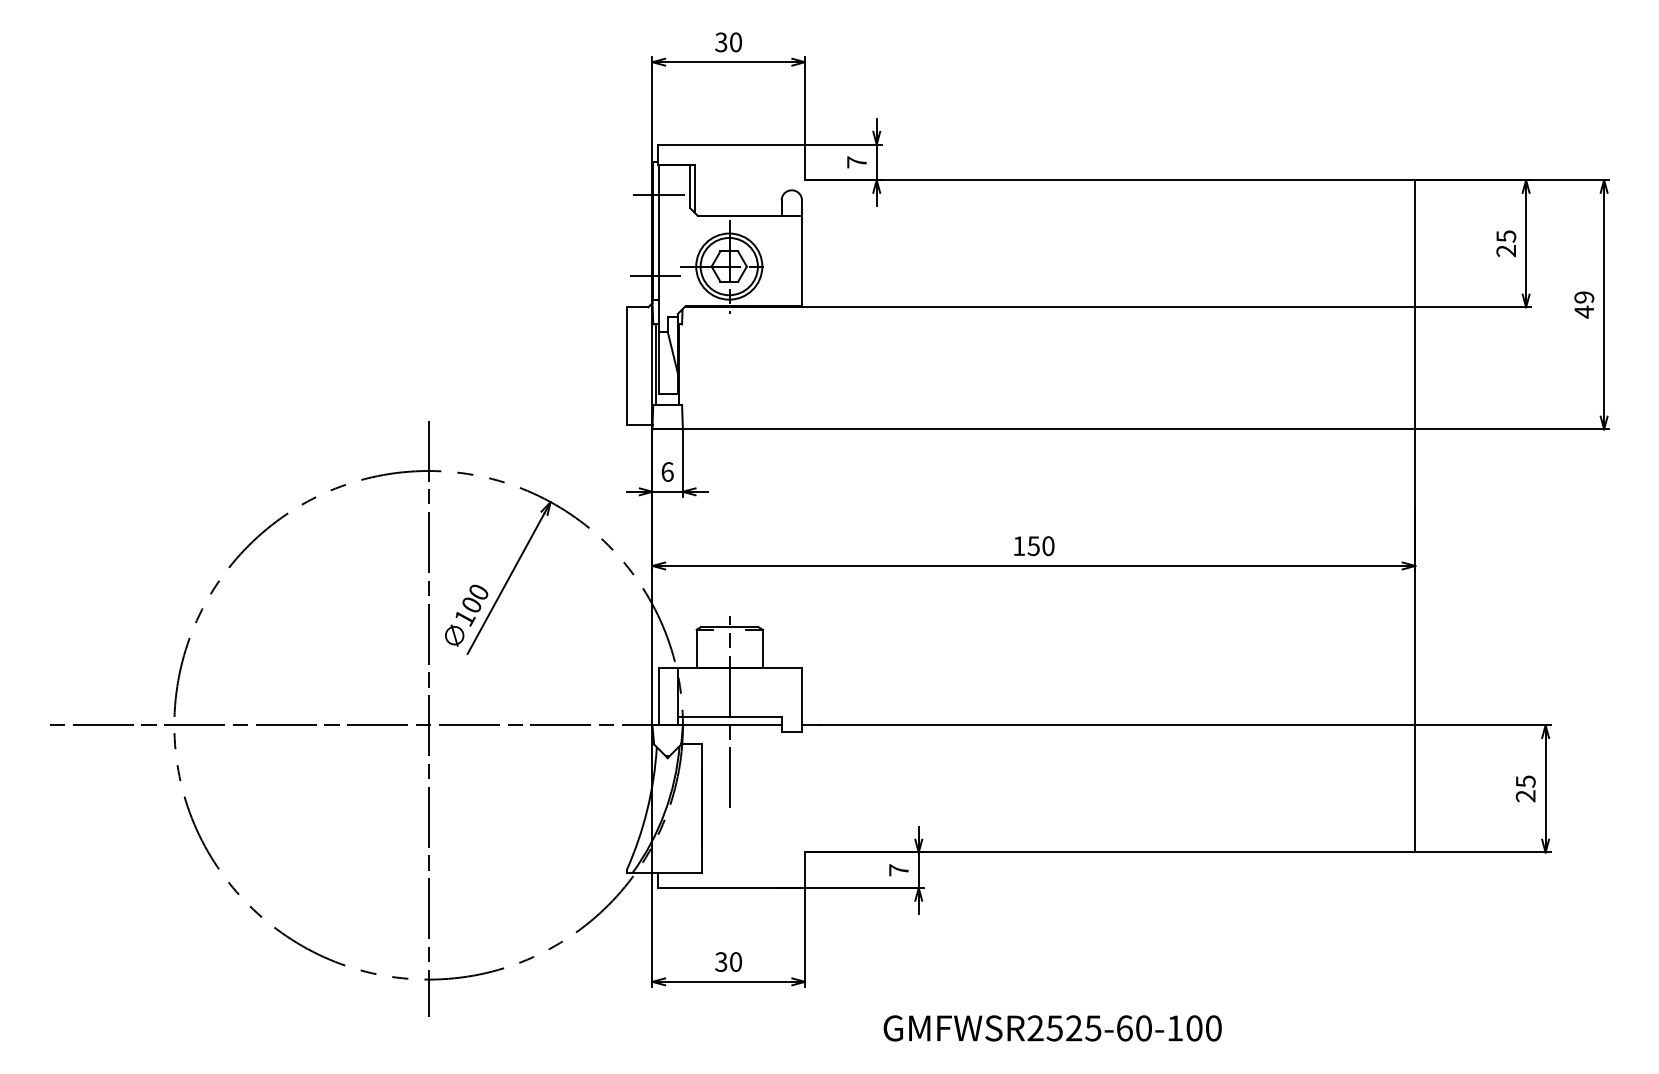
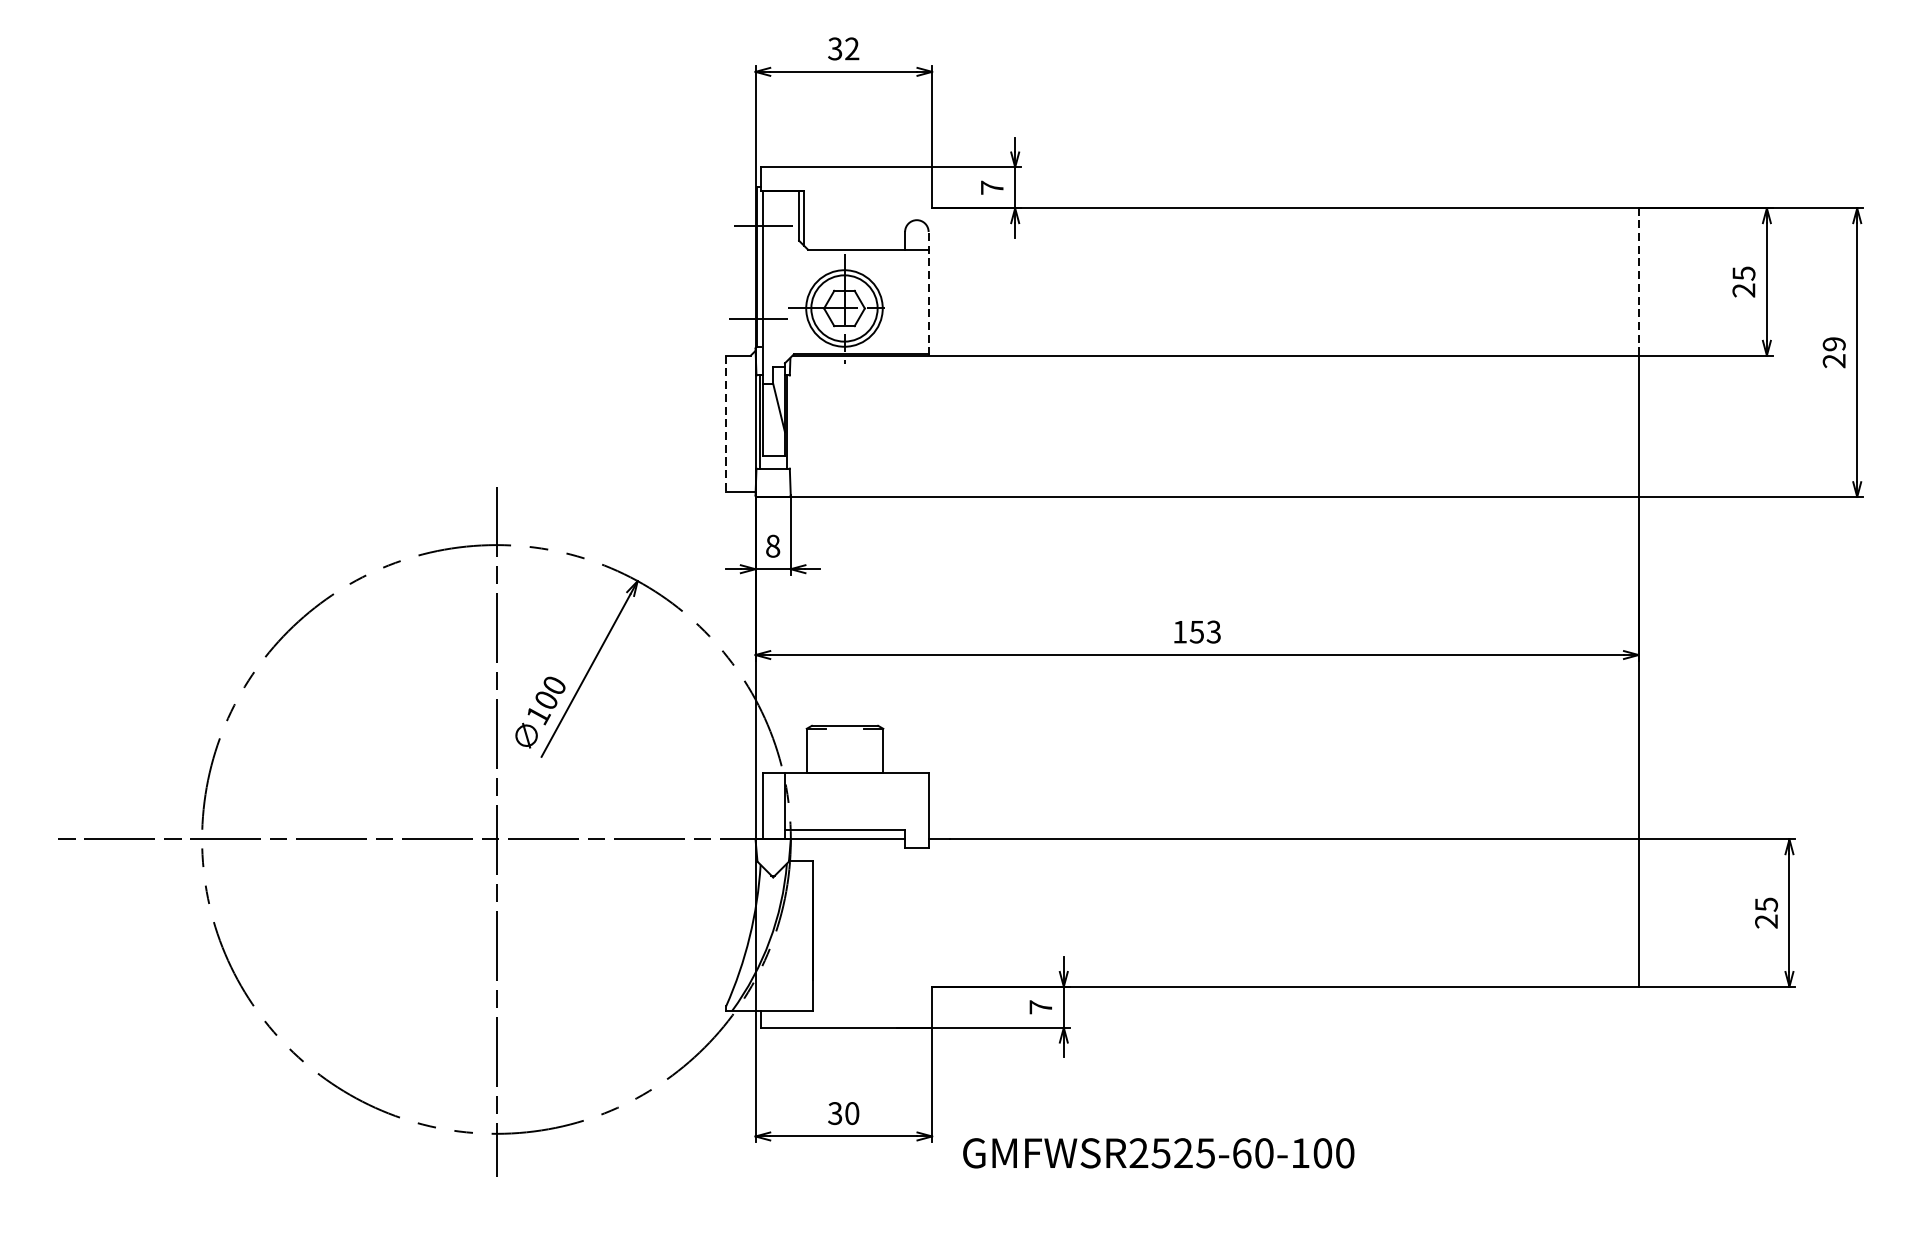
text: (735, 42) -> (851, 49), 30 -> 32
line: (1415, 243) -> (1638, 281), solid -> dashed
line: (801, 253) -> (928, 293), solid -> dashed
text: (1583, 311) -> (1833, 360), 49 -> 29
line: (627, 366) -> (726, 424), solid -> dashed
text: (667, 471) -> (772, 545), 6 -> 8
text: (1048, 545) -> (1214, 631), 150 -> 153
line: (729, 711) -> (844, 823), removed
text: (1052, 1028) -> (1158, 1153), moved

